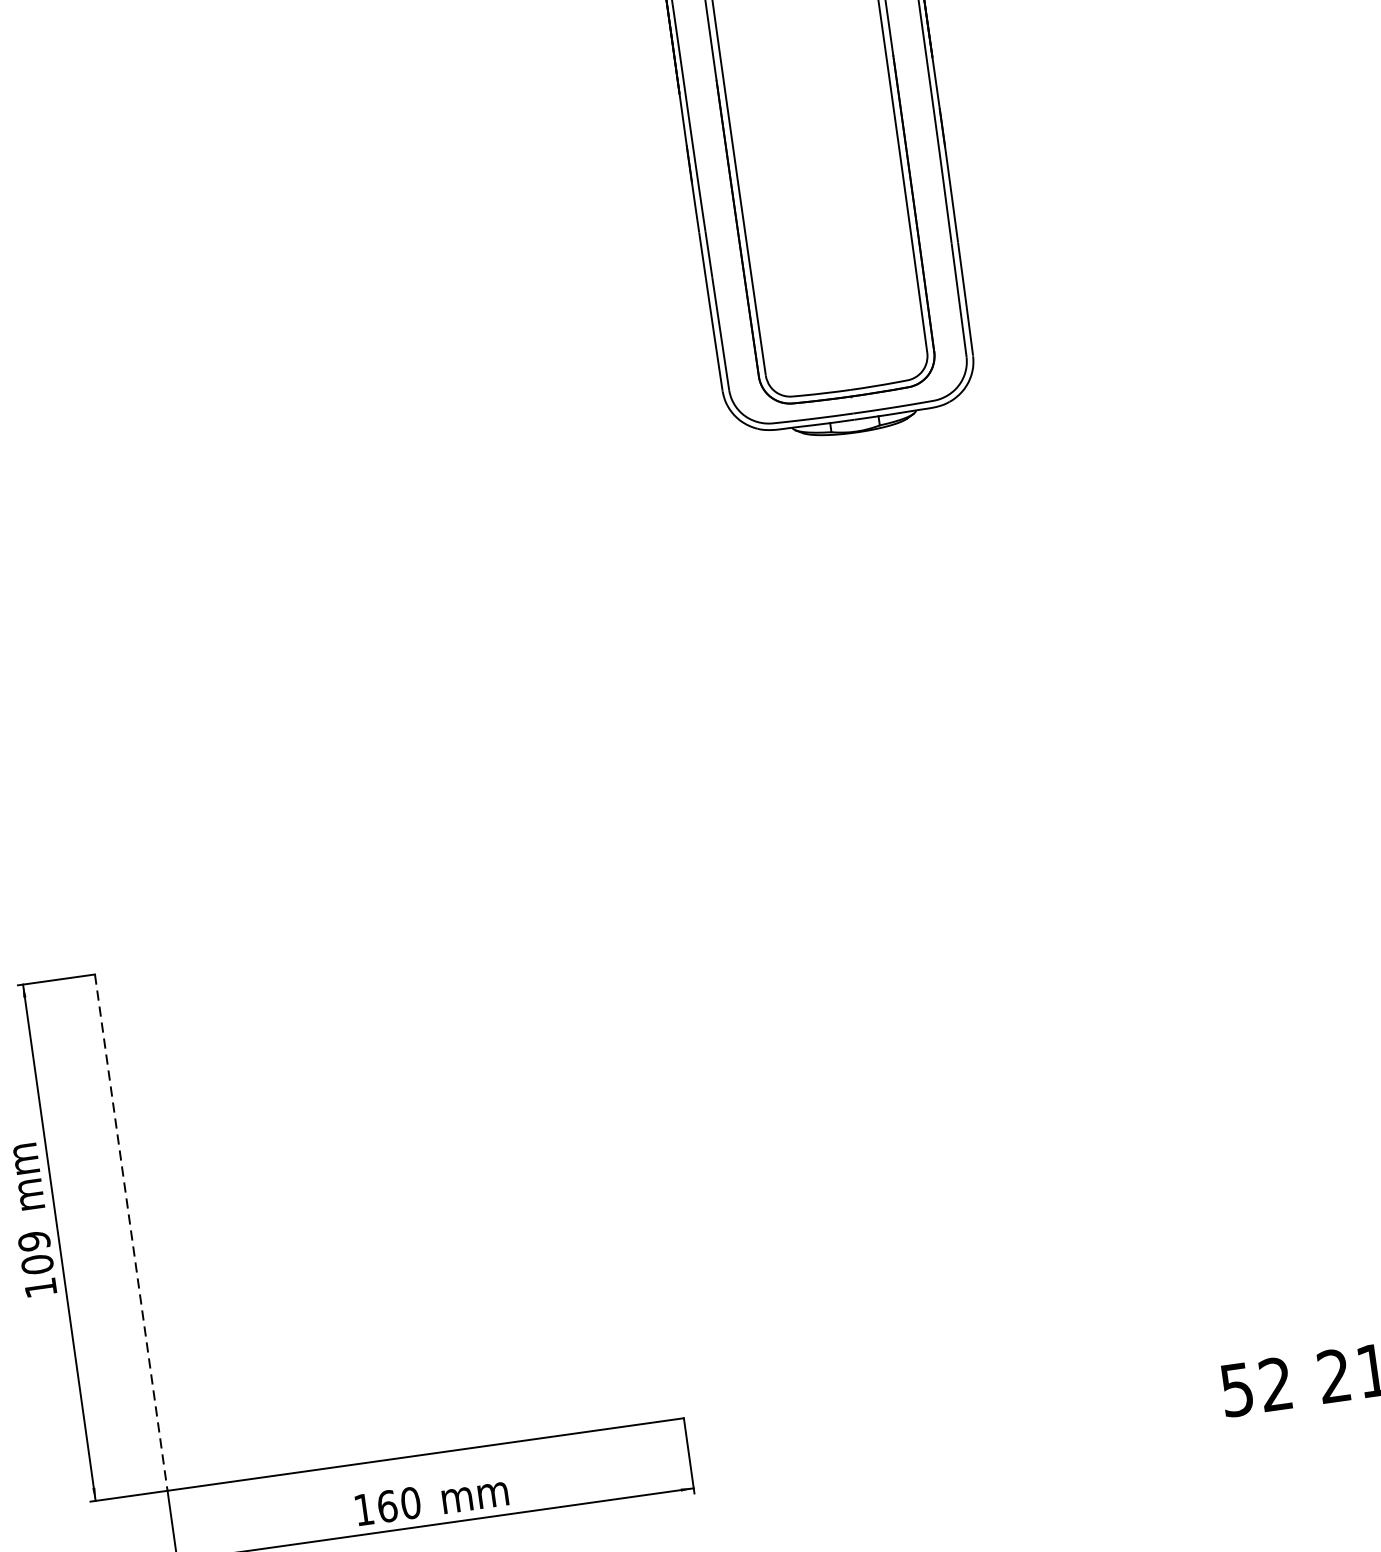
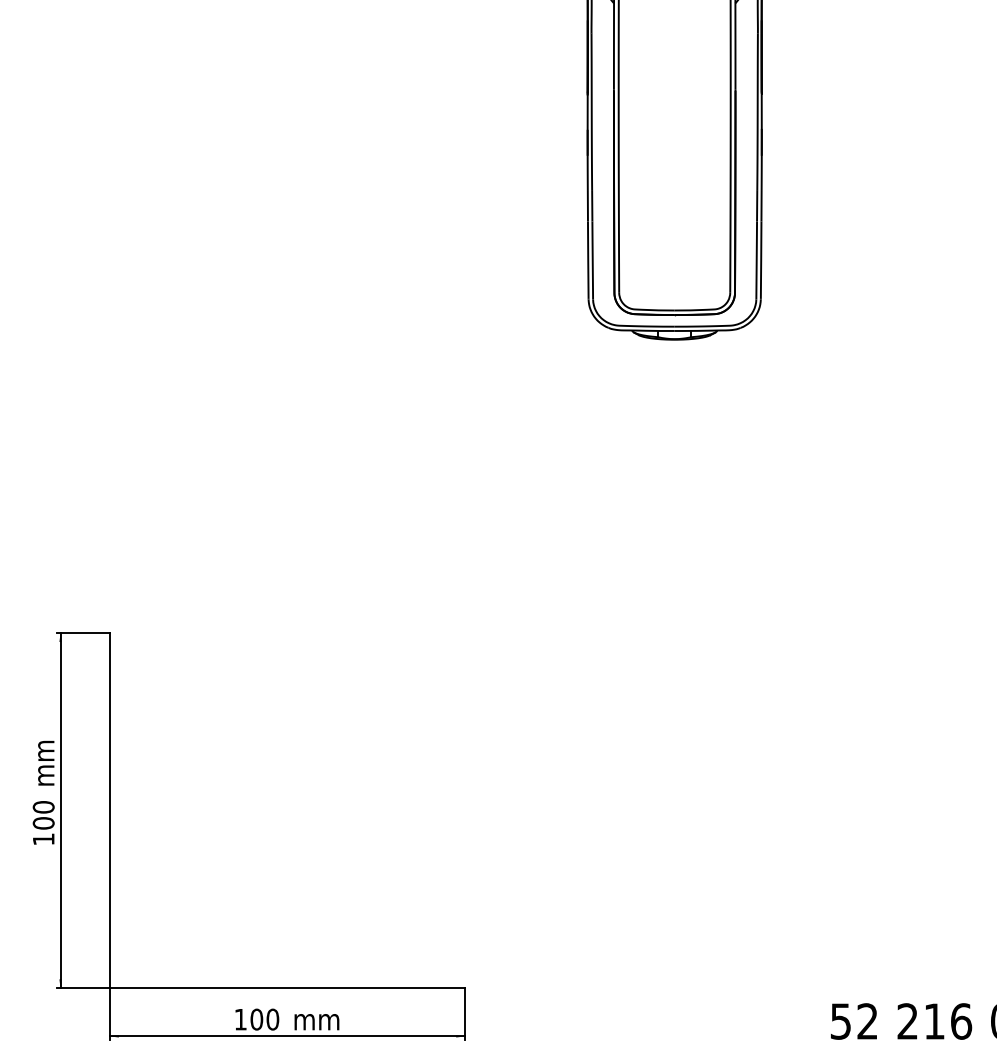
line: (130, 1232) -> (109, 810), dashed -> solid
text: (33, 1241) -> (43, 807), 109 -> 100
text: (386, 1506) -> (256, 1019), 160 -> 100

